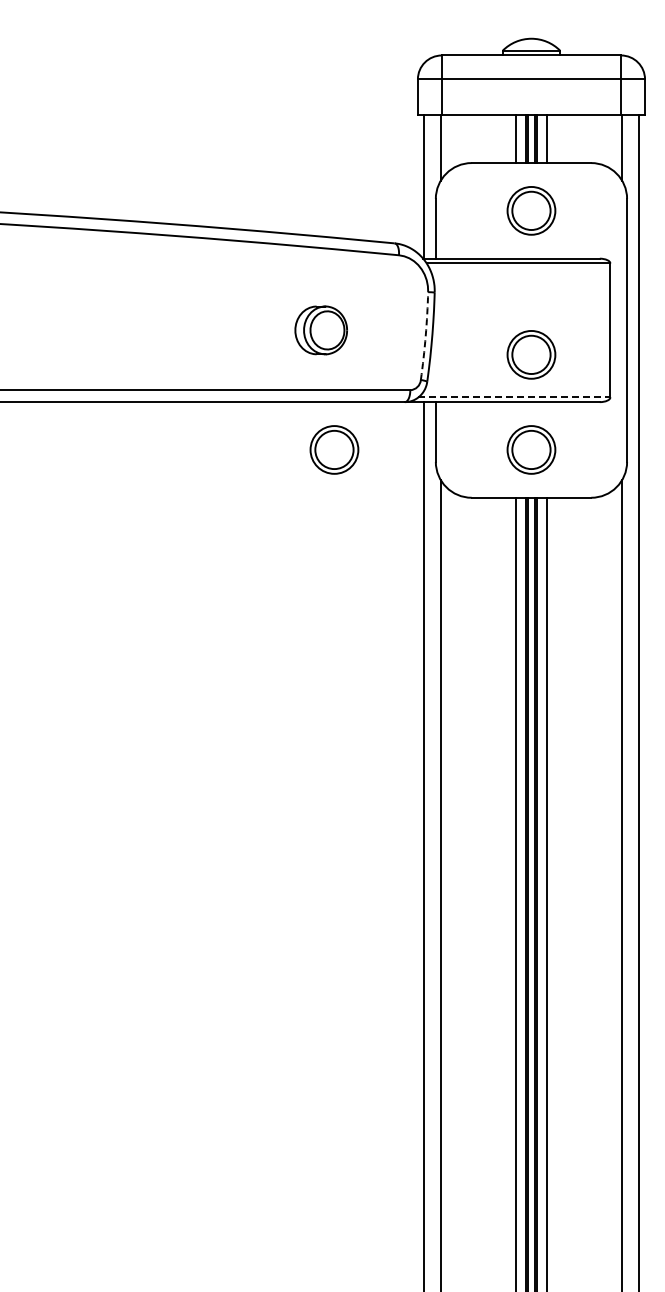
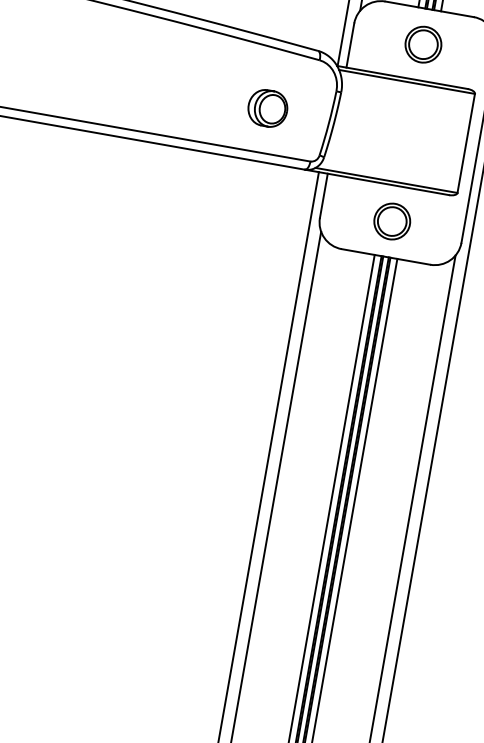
part: (320, 330) -> (267, 108), moved
arc: (425, 336) -> (328, 123), dashed -> solid
part: (531, 354) -> (404, 150), removed
line: (514, 397) -> (386, 180), dashed -> solid
part: (334, 449) -> (246, 195), removed

